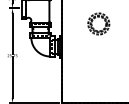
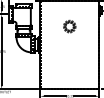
part: (98, 23) -> (69, 26), size x0.7

